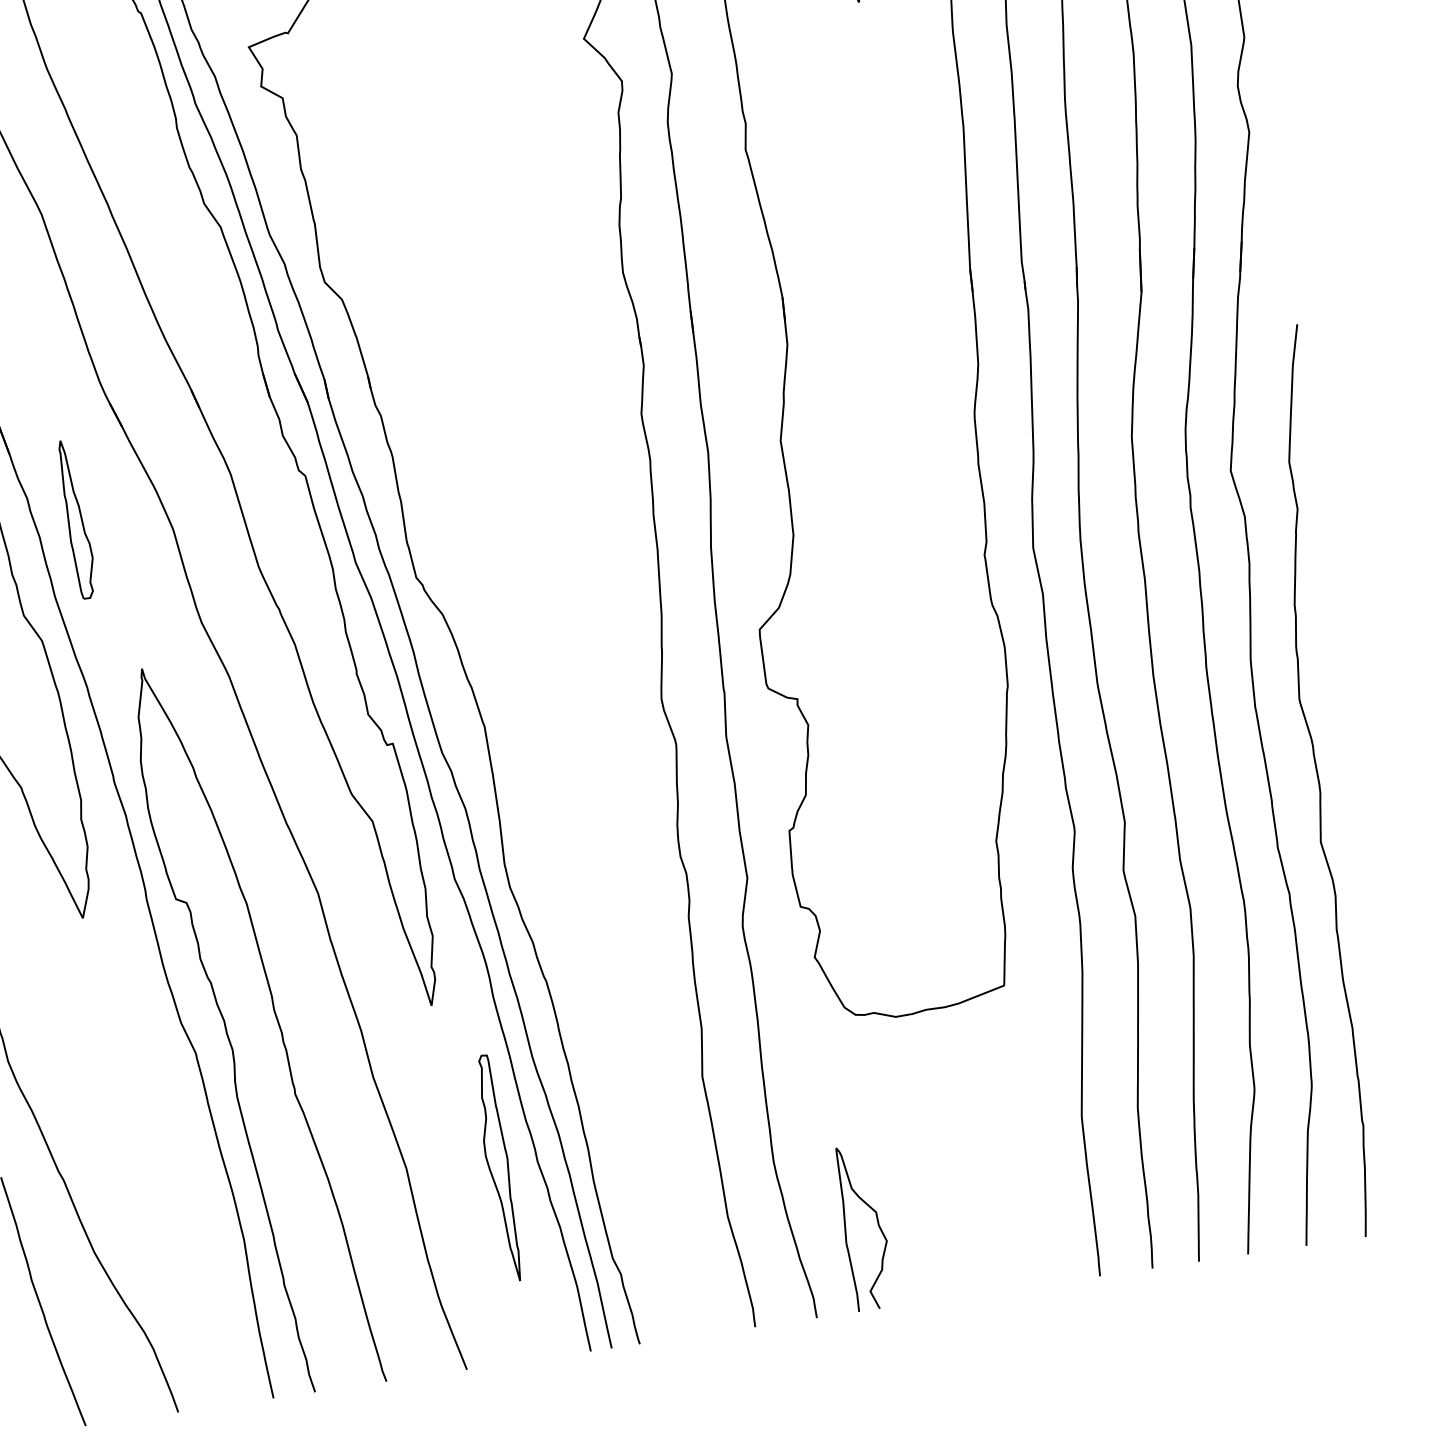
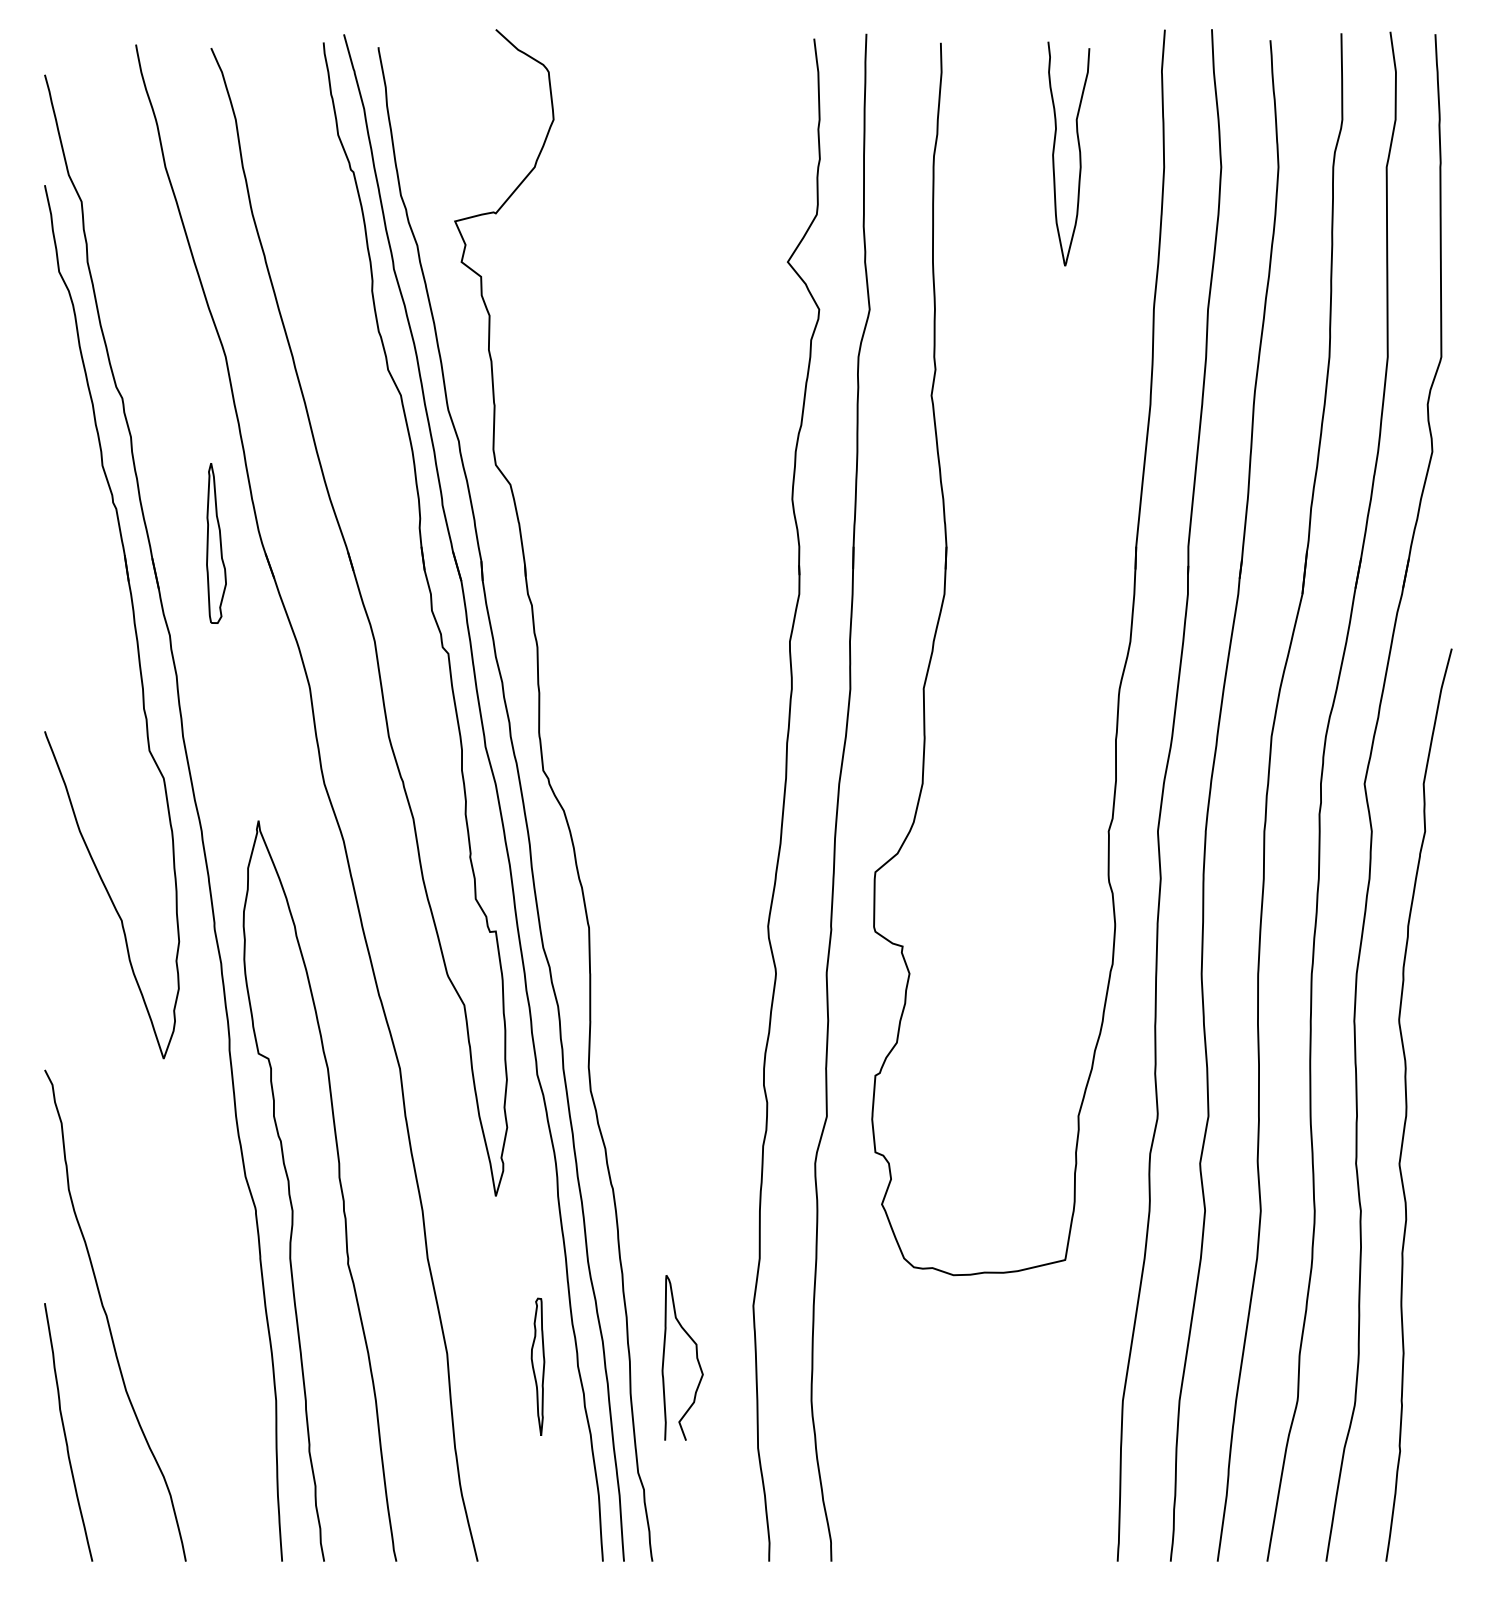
part: (77, 519) -> (216, 543), moved
part: (497, 1167) -> (537, 1366), size x0.6
curve: (878, 1225) -> (696, 1357), moved

